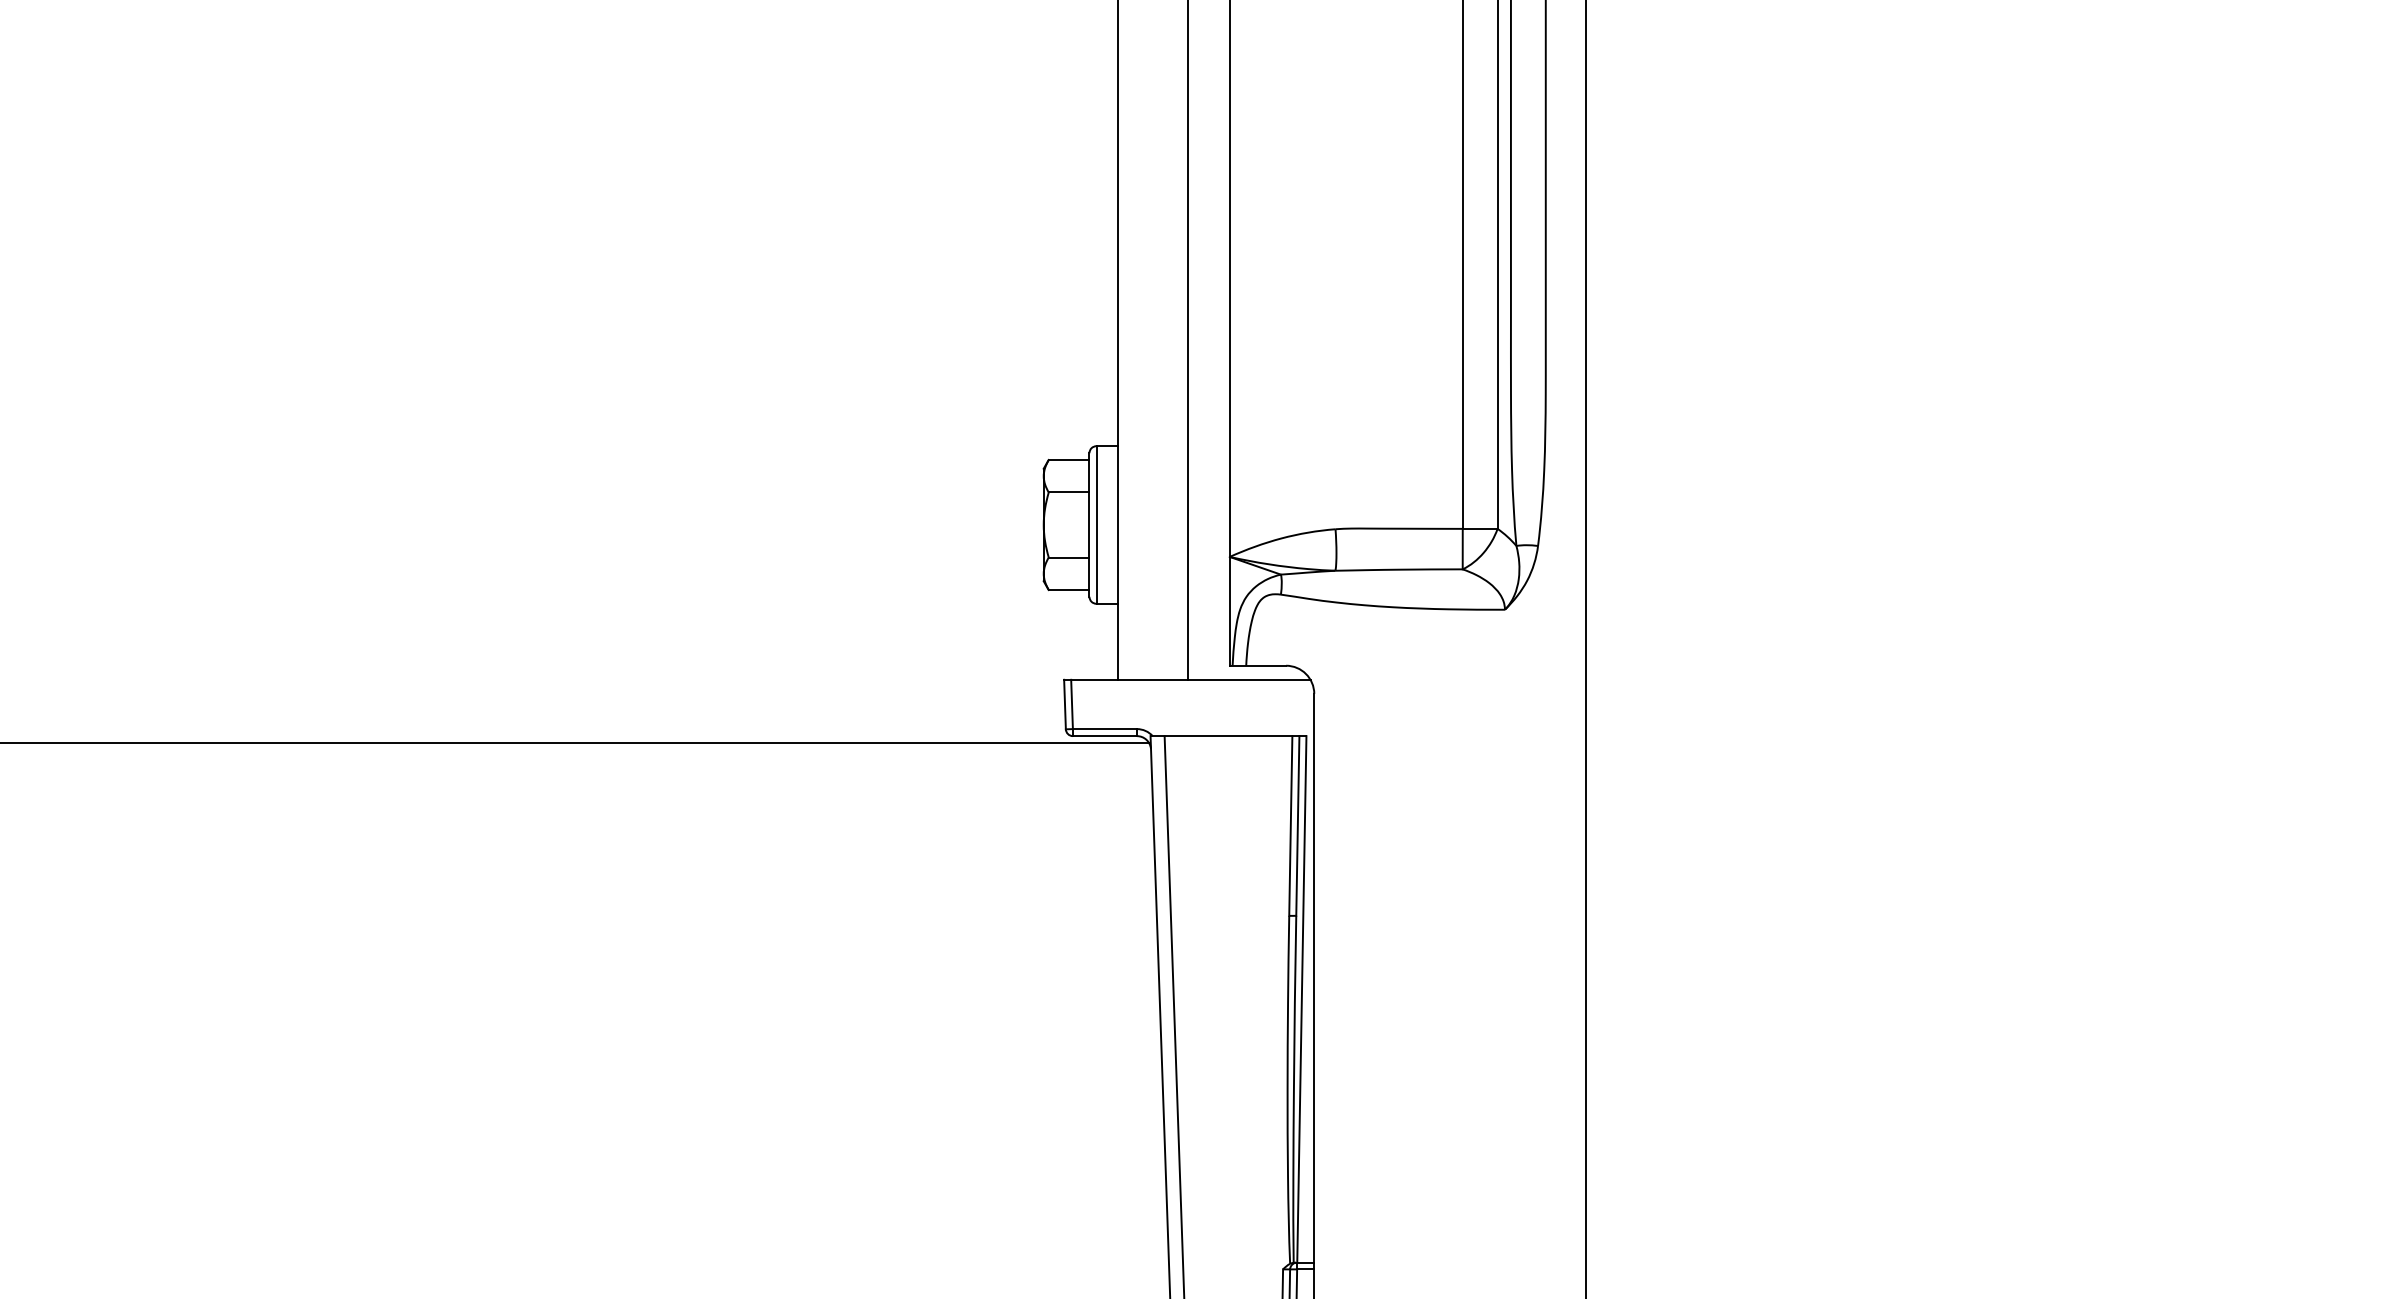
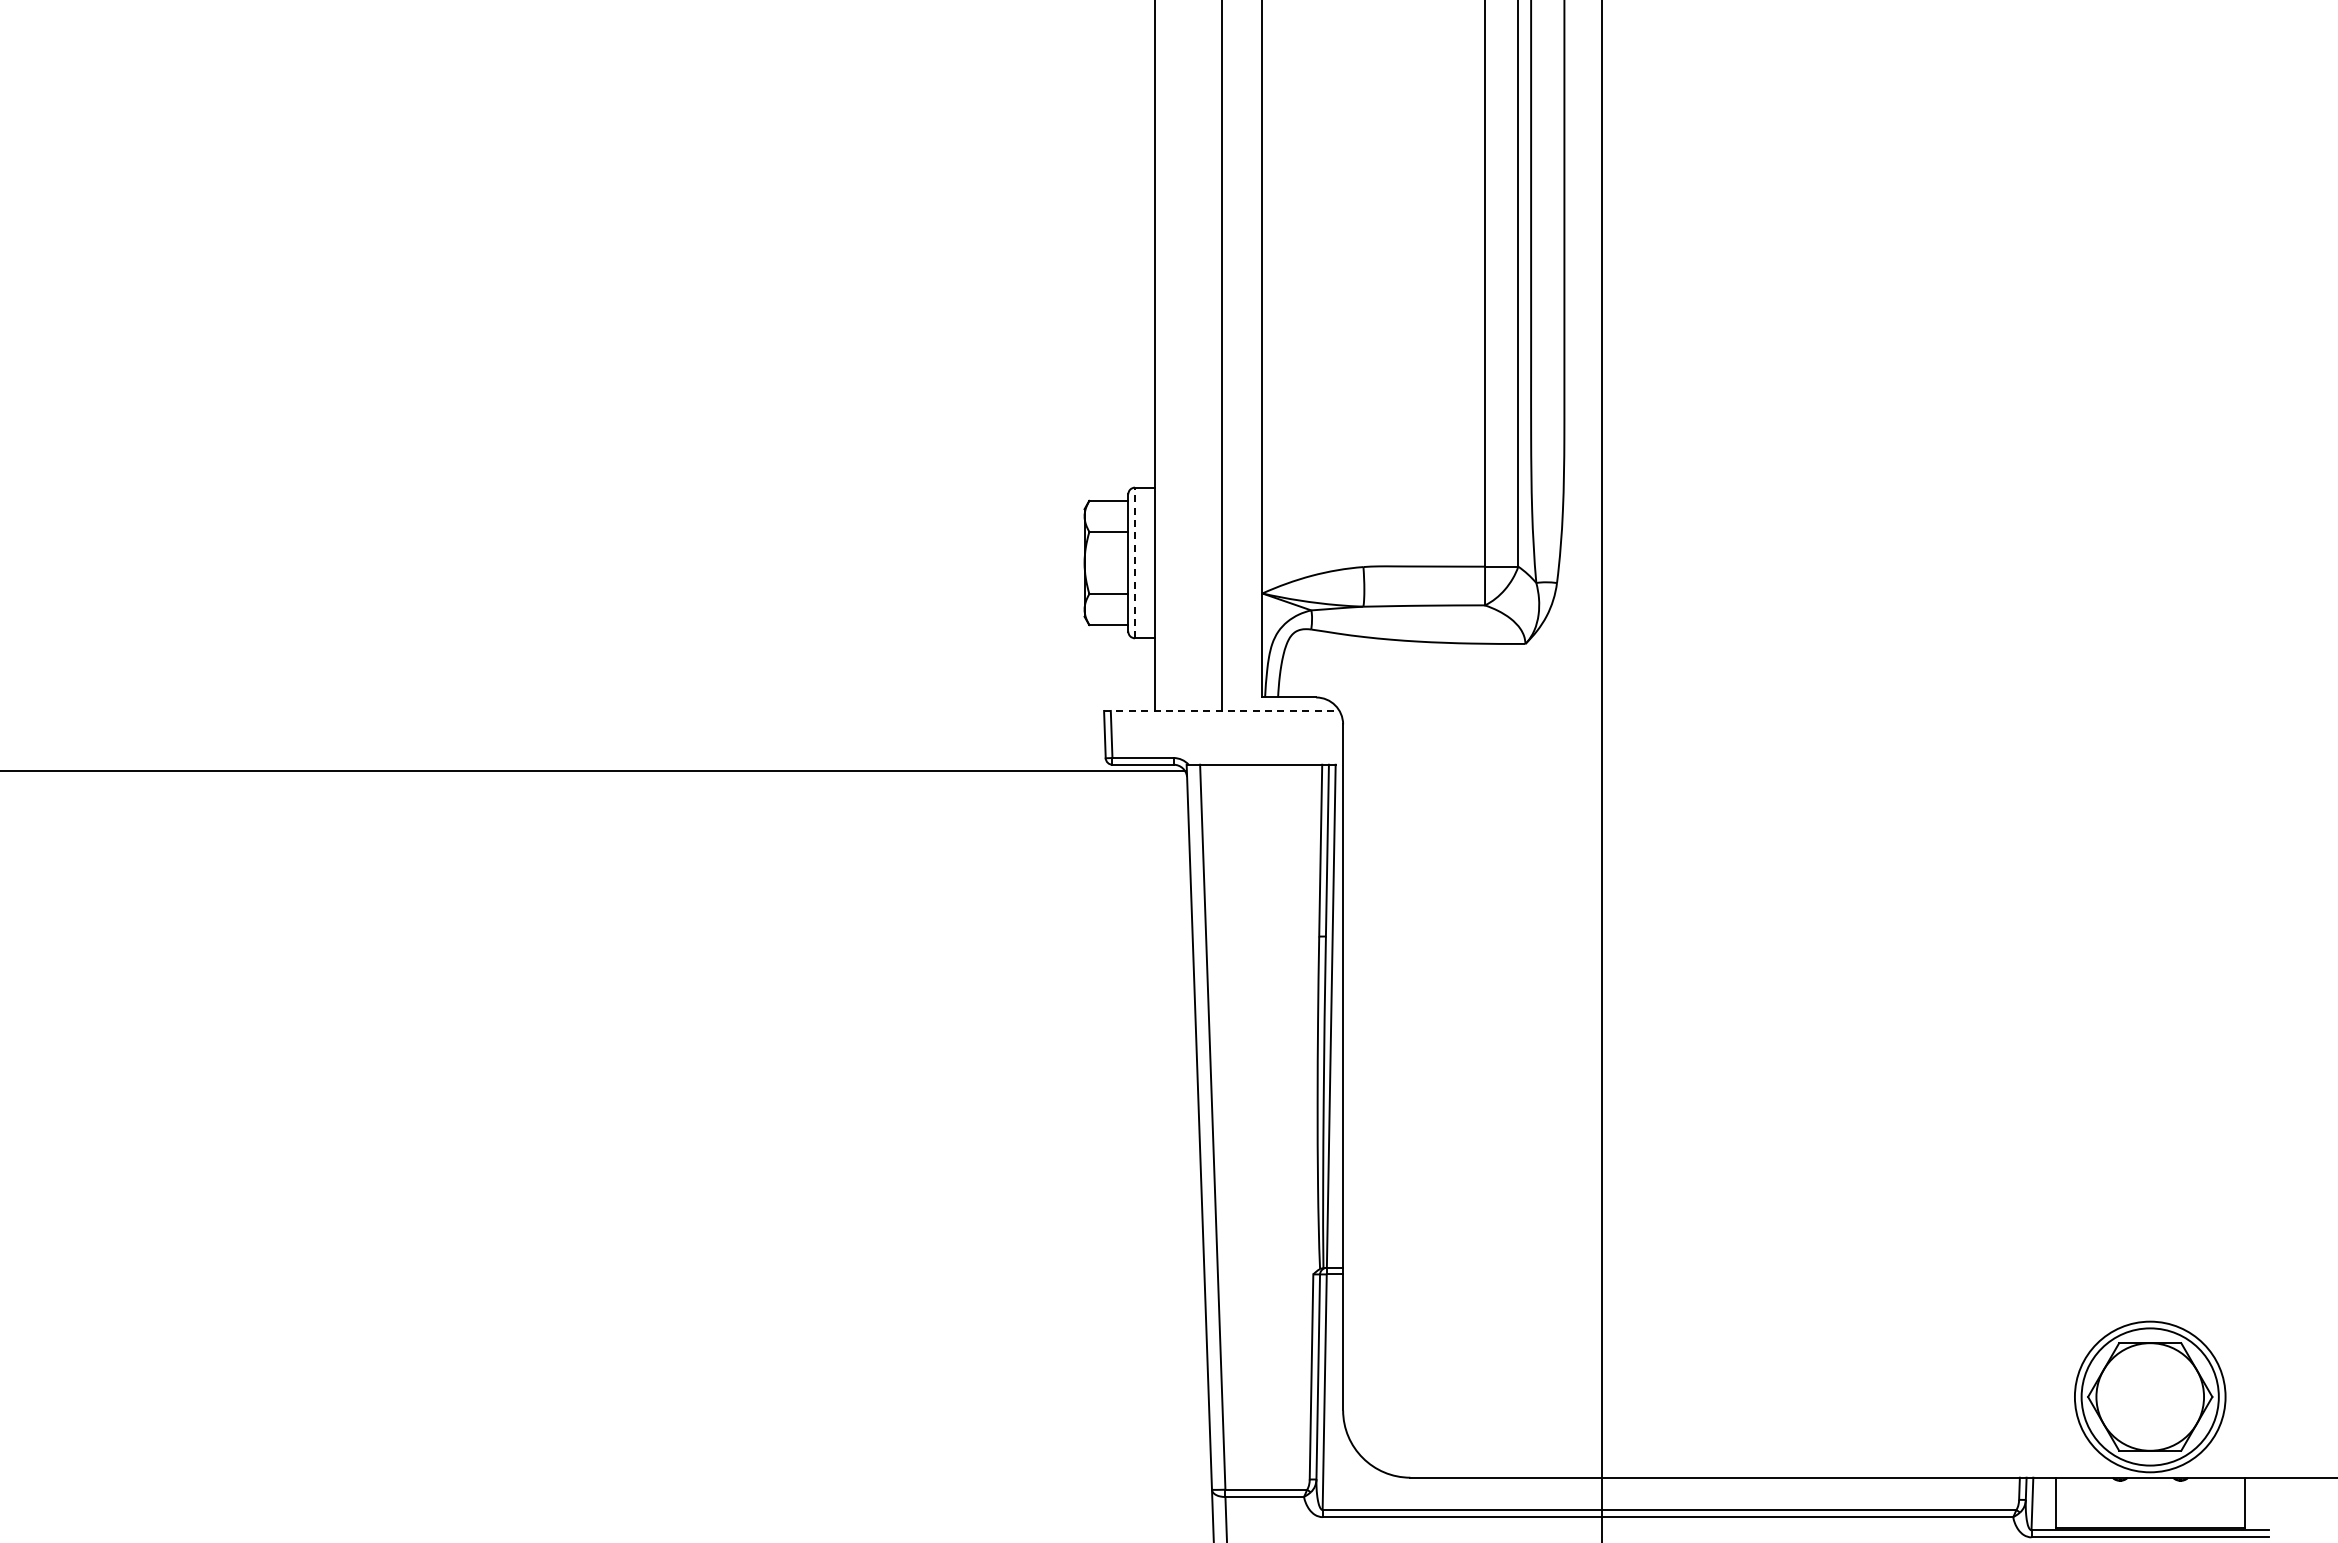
line: (1097, 524) -> (1135, 562), solid -> dashed
line: (1187, 679) -> (1221, 710), solid -> dashed

